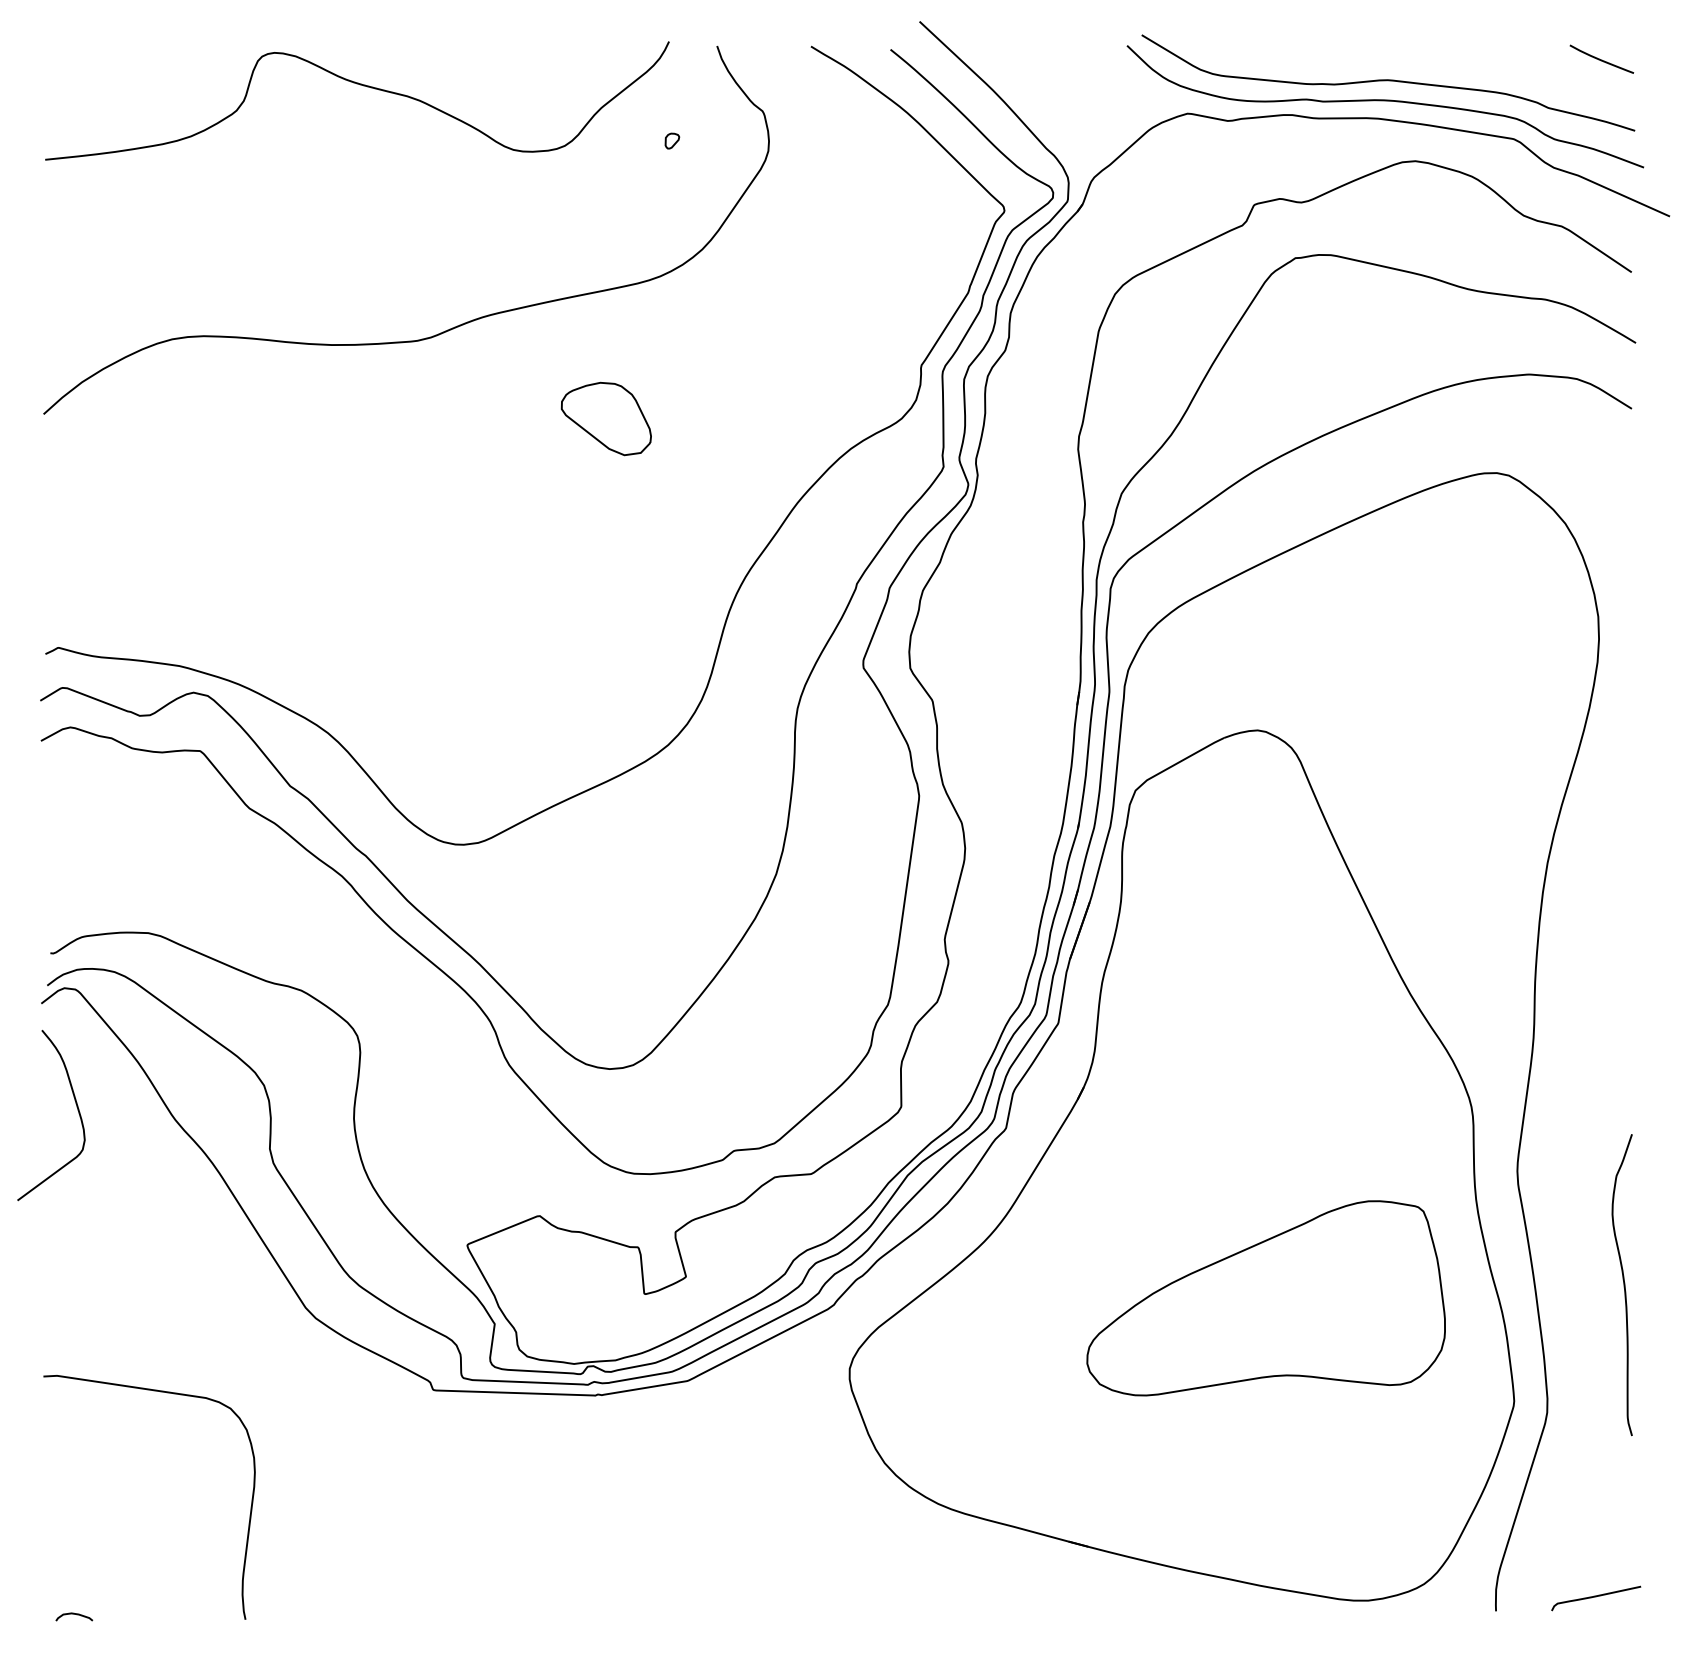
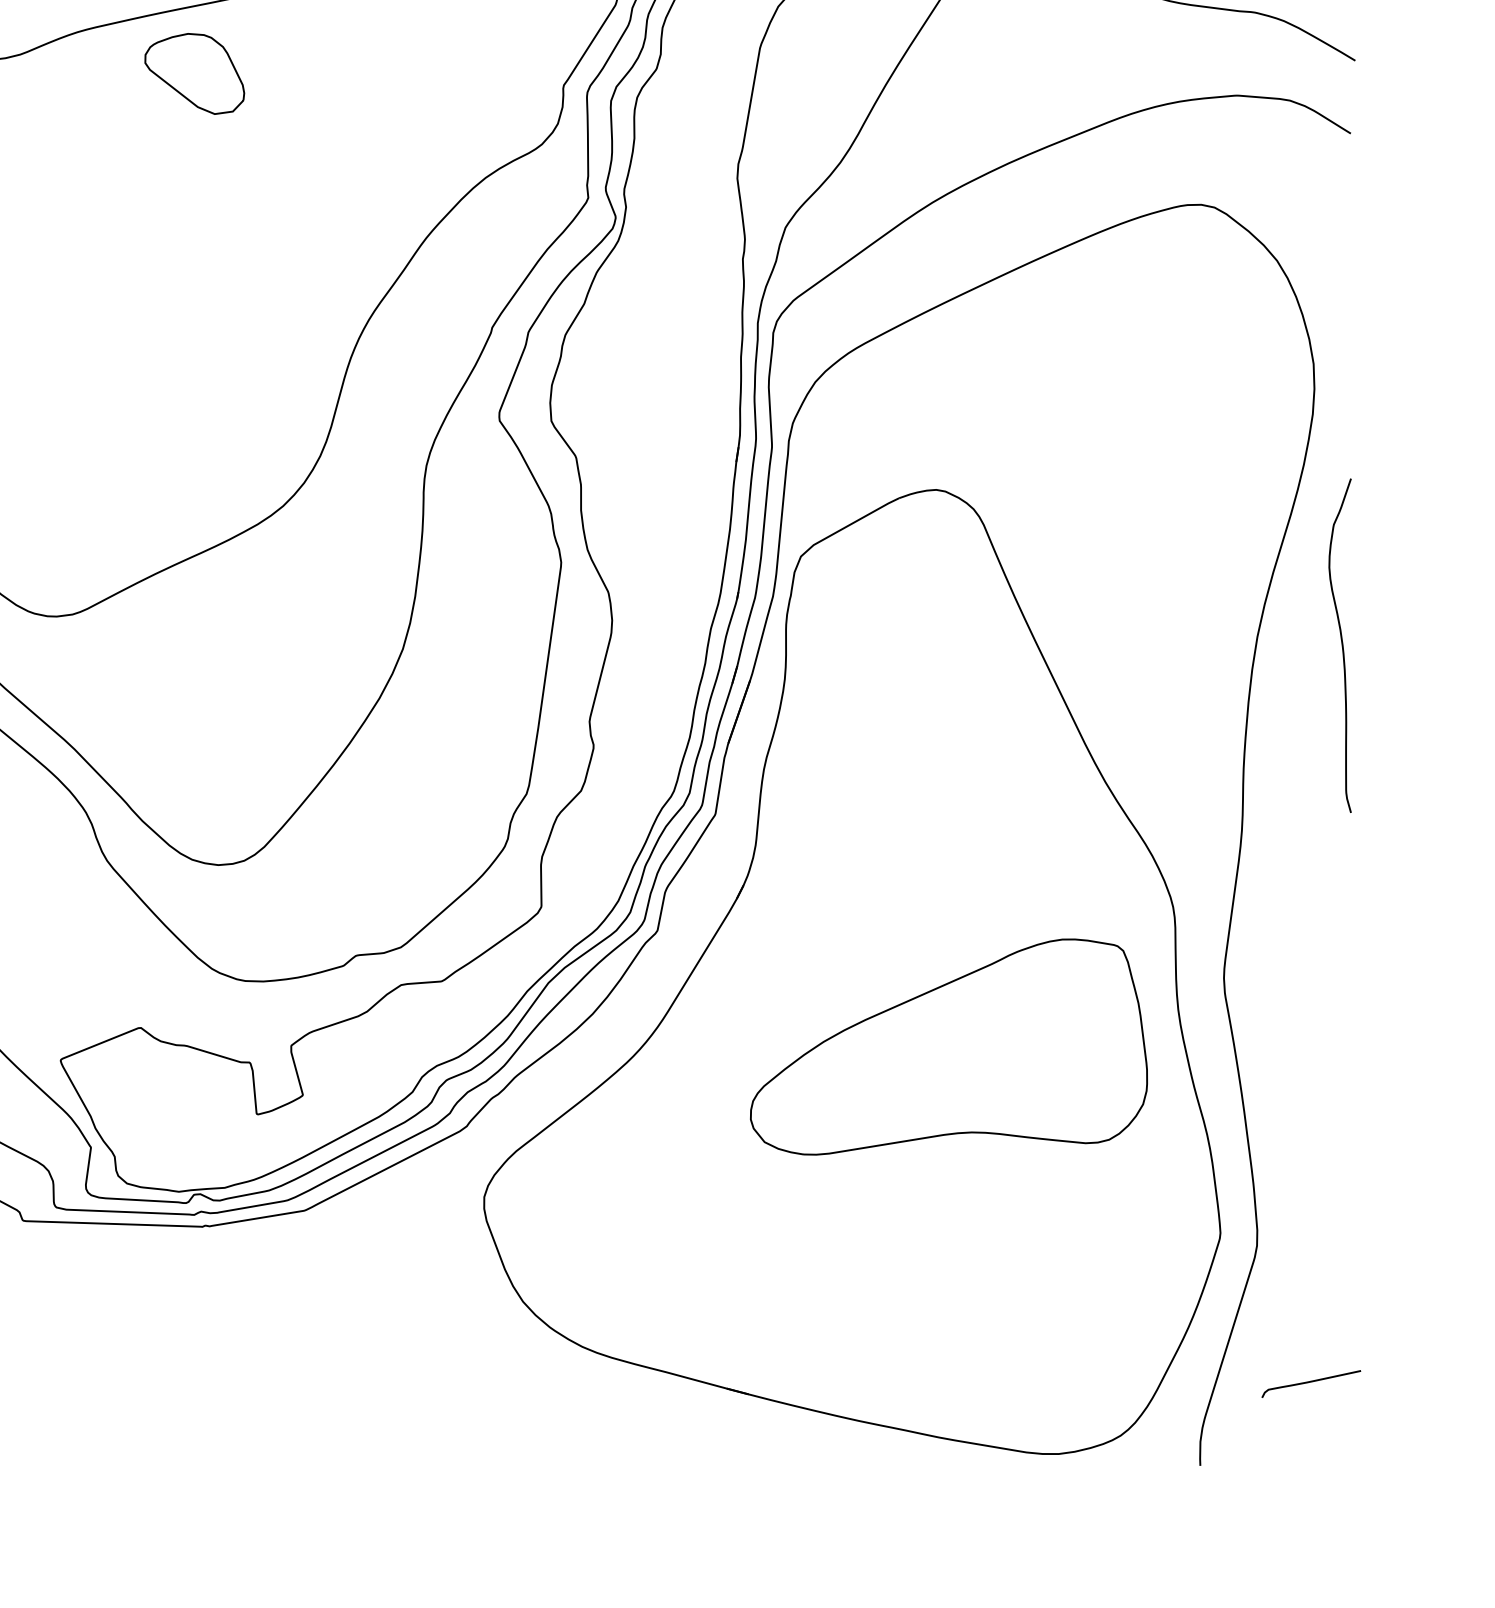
part: (605, 418) -> (193, 73), moved
curve: (1623, 1285) -> (1341, 646), moved
part: (1265, 1298) -> (948, 1047), moved
curve: (1596, 1597) -> (1311, 1382), moved

